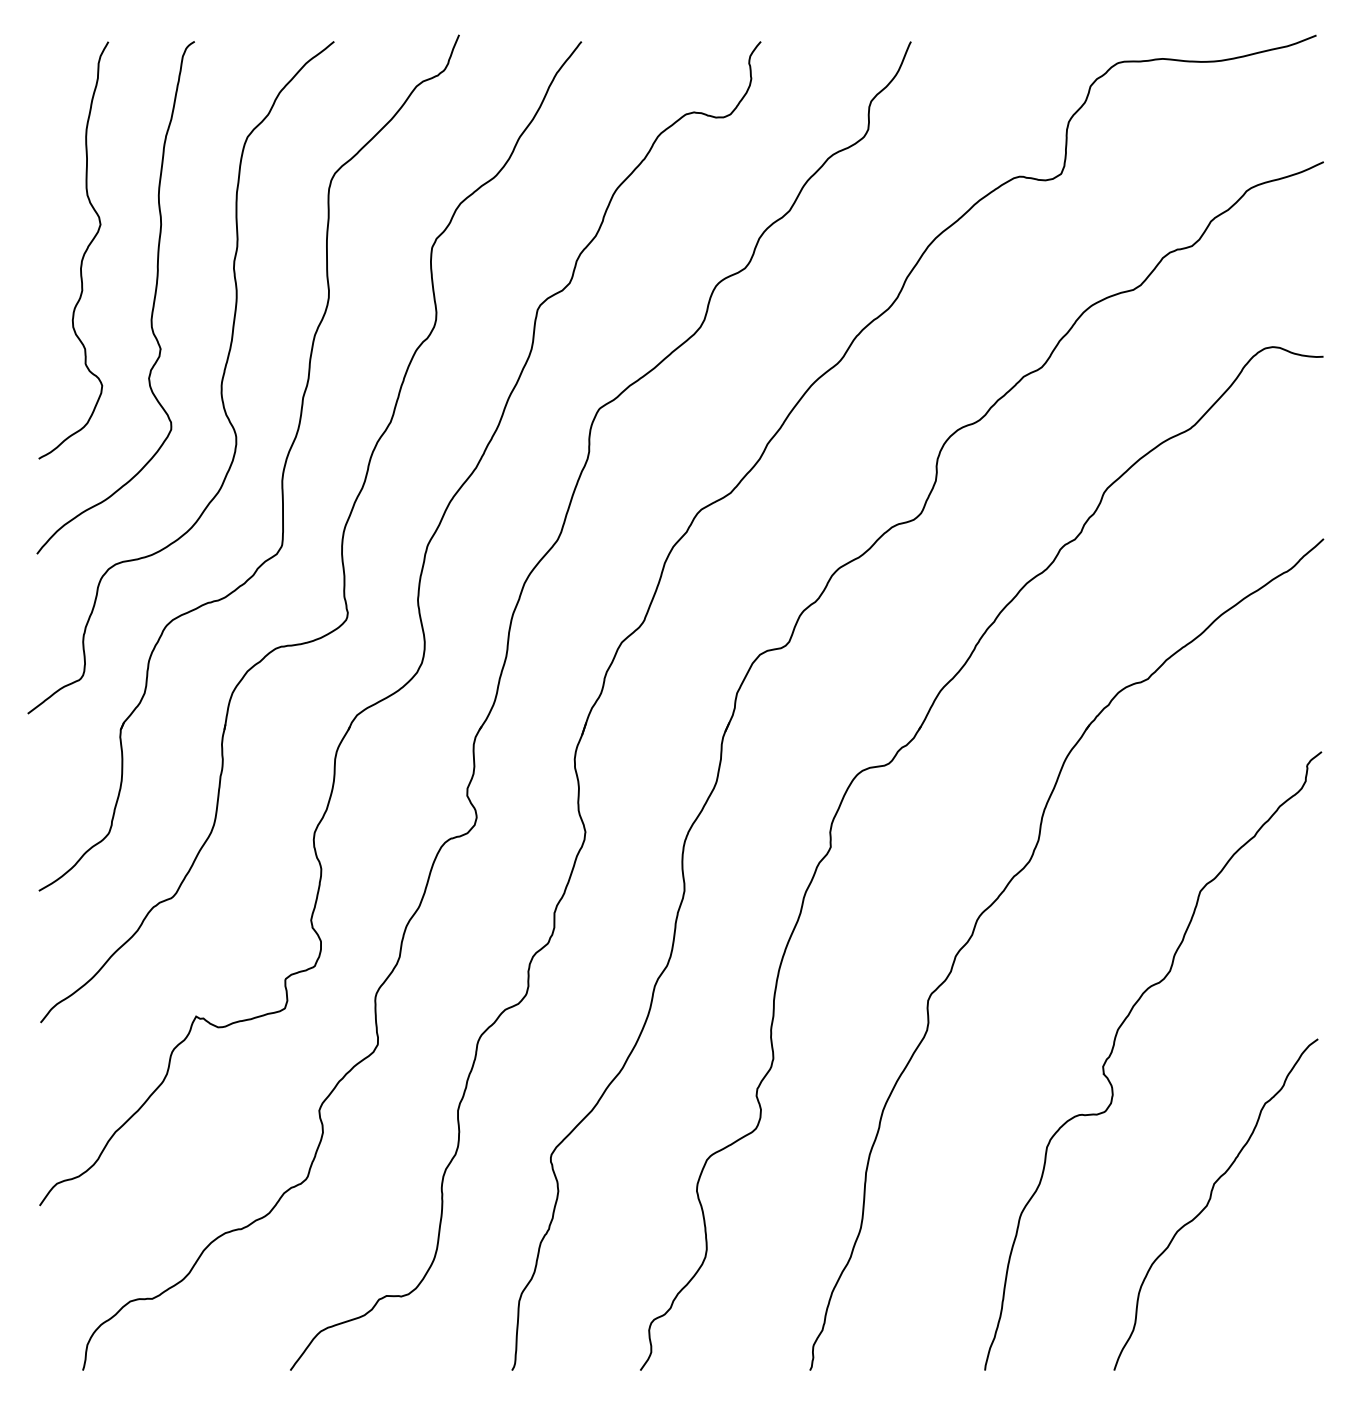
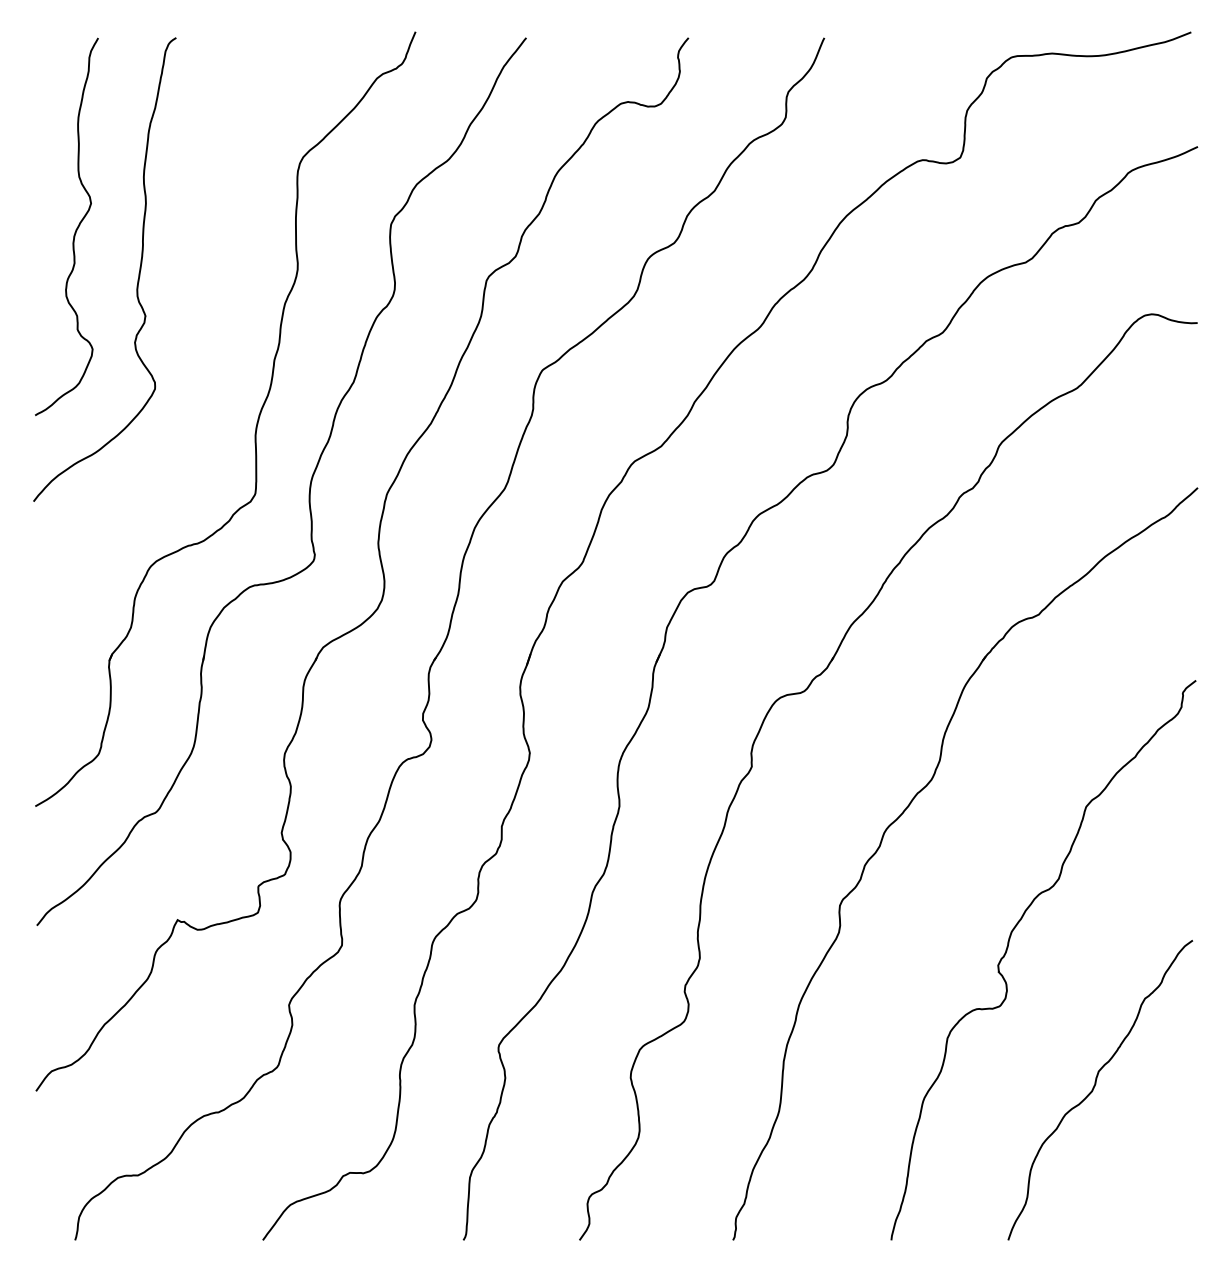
curve: (220, 384) -> (199, 348), removed

